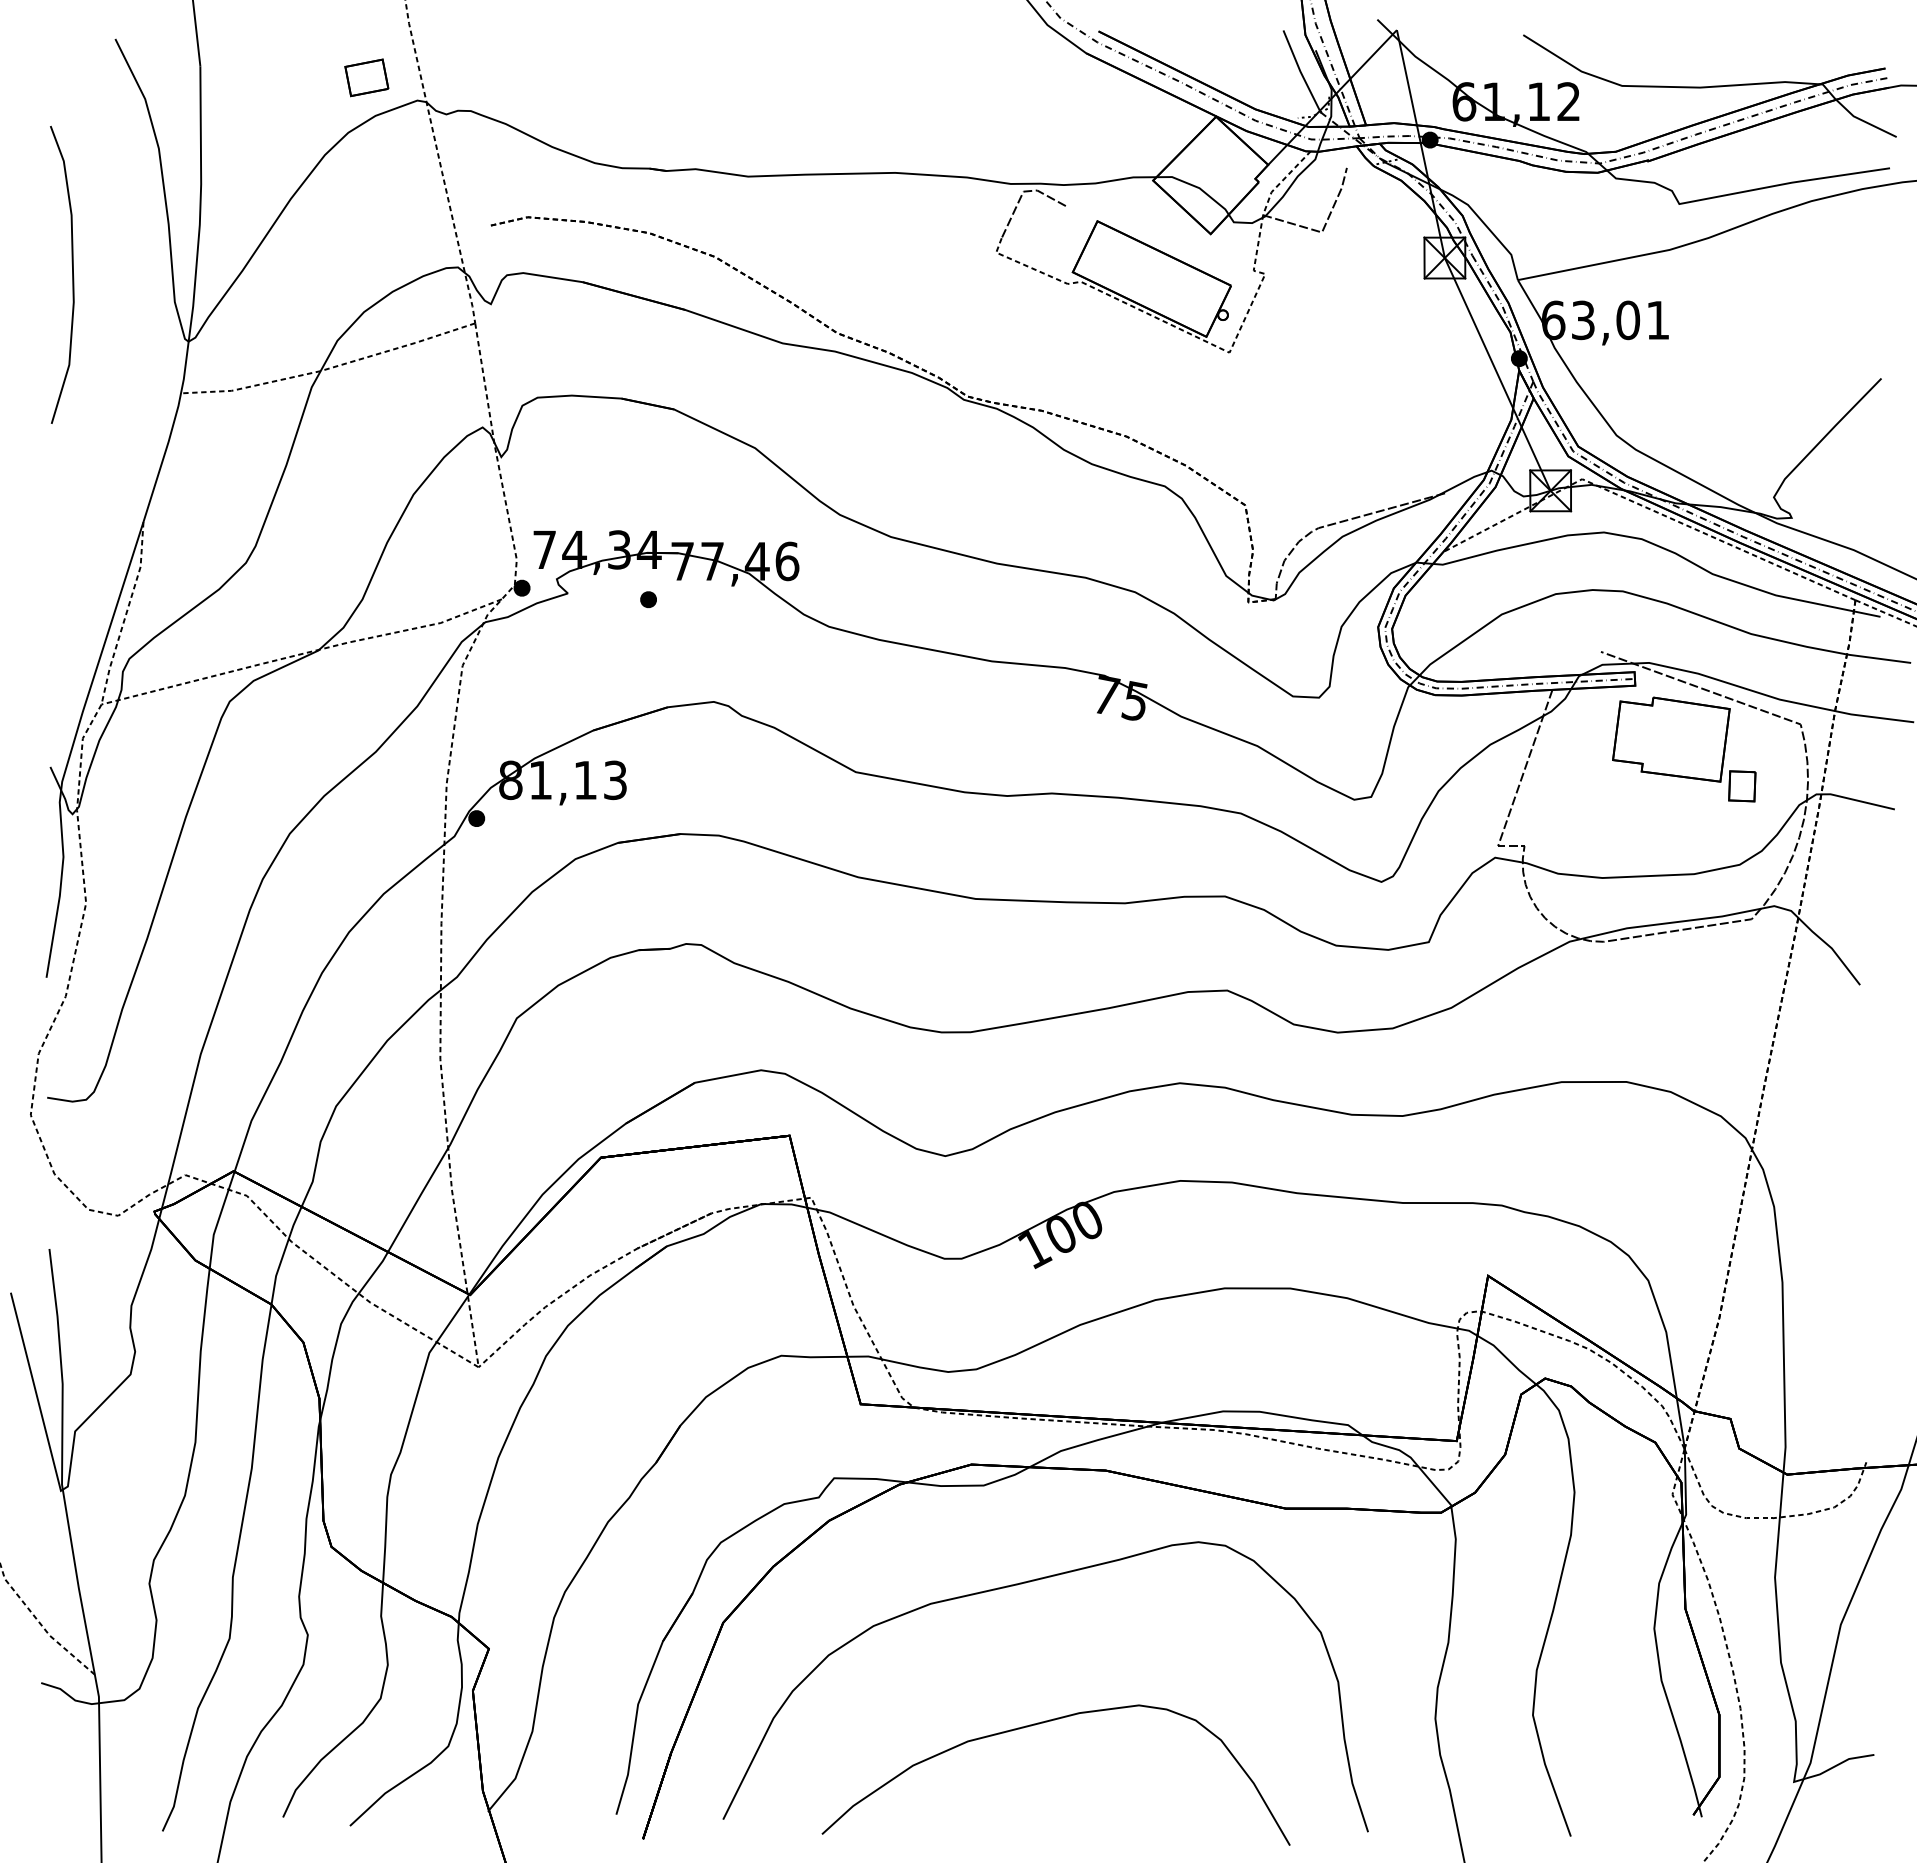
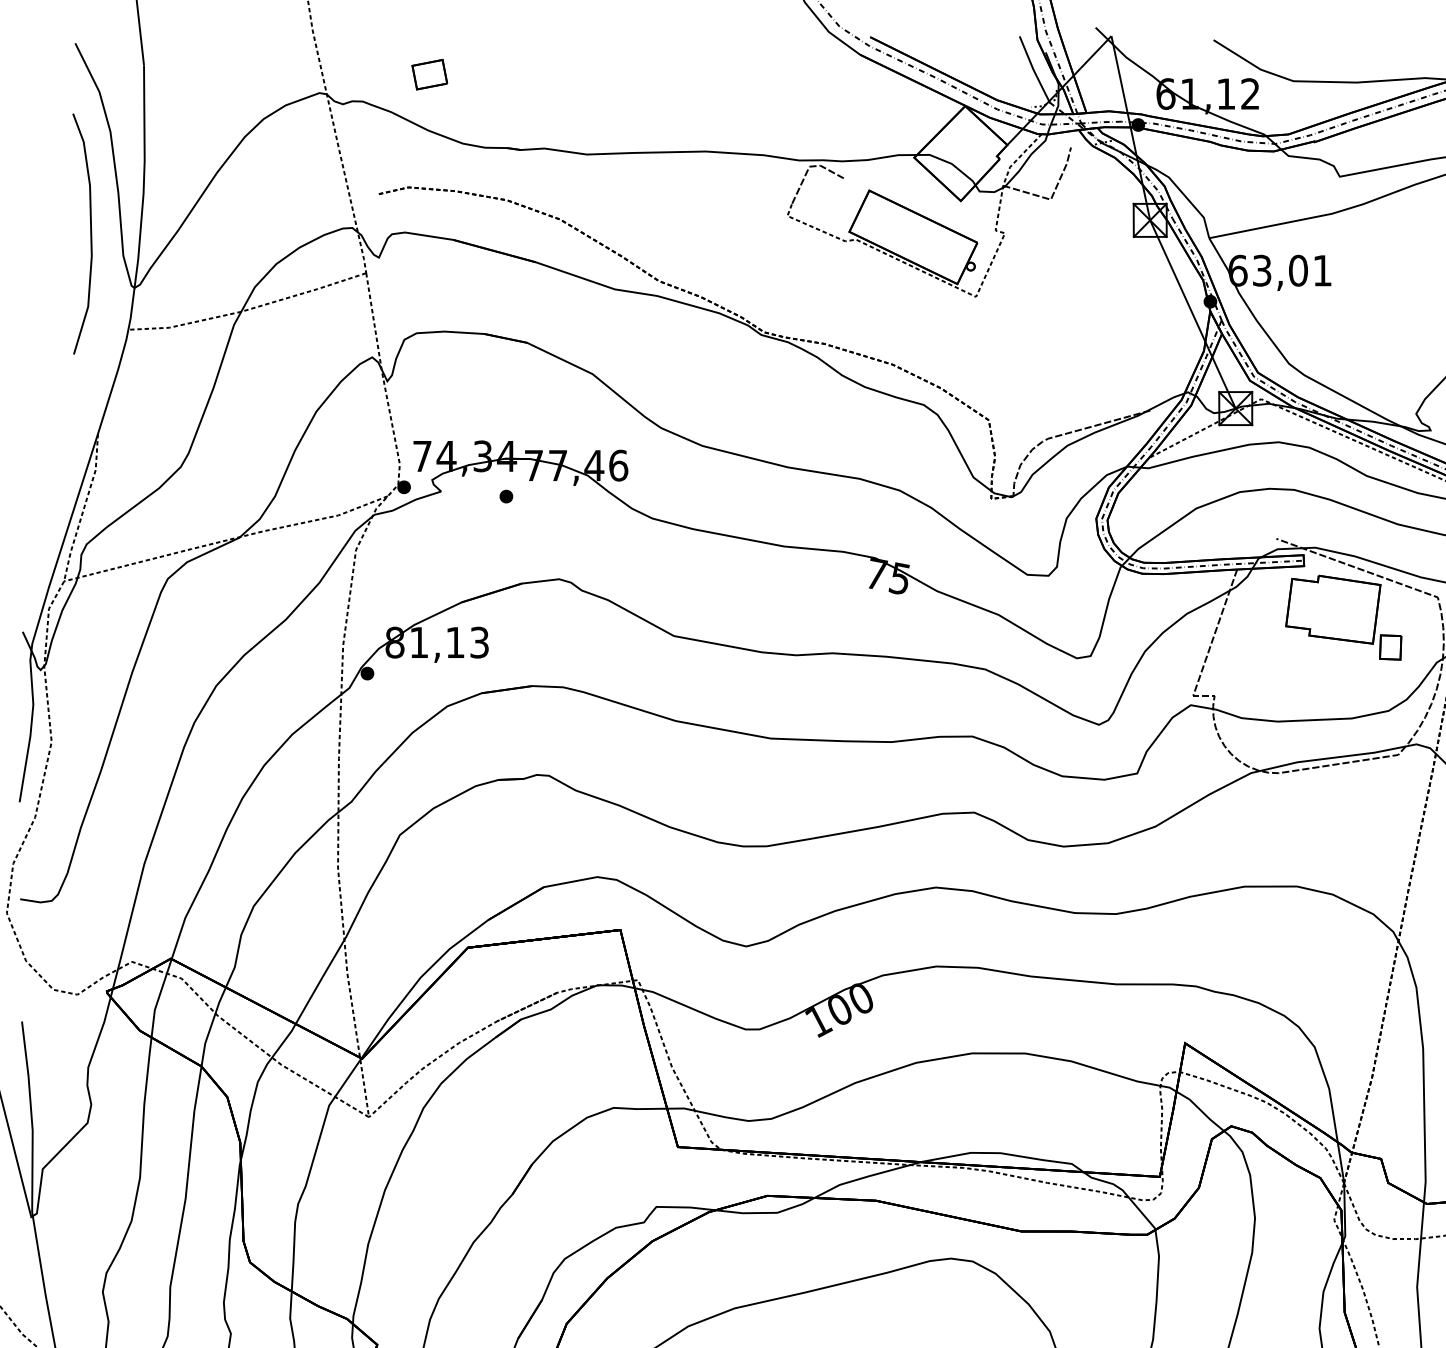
part: (366, 77) -> (429, 74), moved
curve: (72, 274) -> (90, 233), moved

